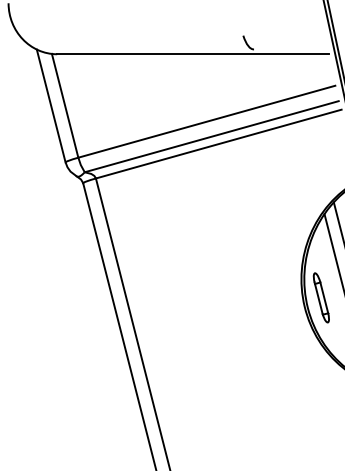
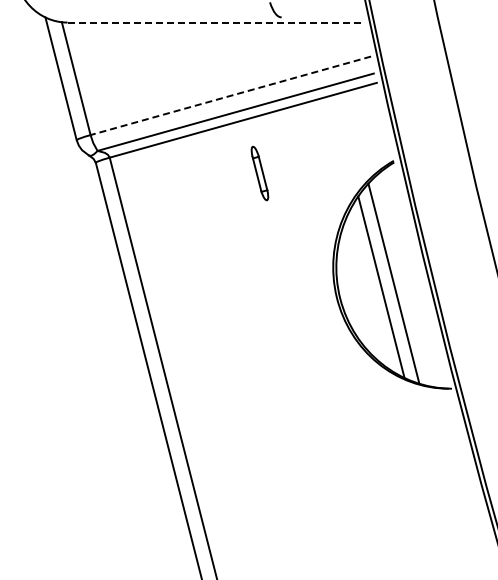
line: (193, 54) -> (215, 22), solid -> dashed
line: (206, 121) -> (230, 95), solid -> dashed
part: (321, 297) -> (259, 173), moved

